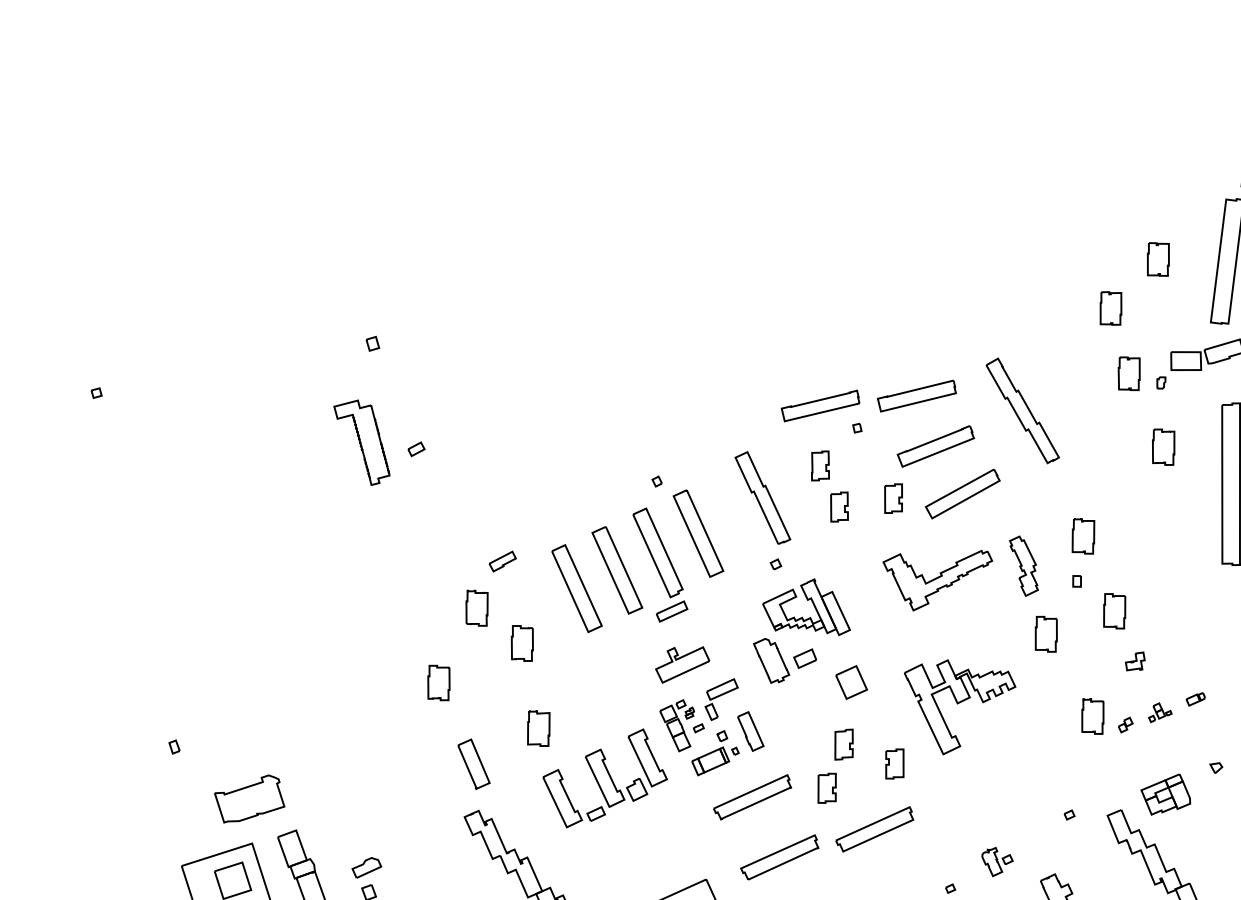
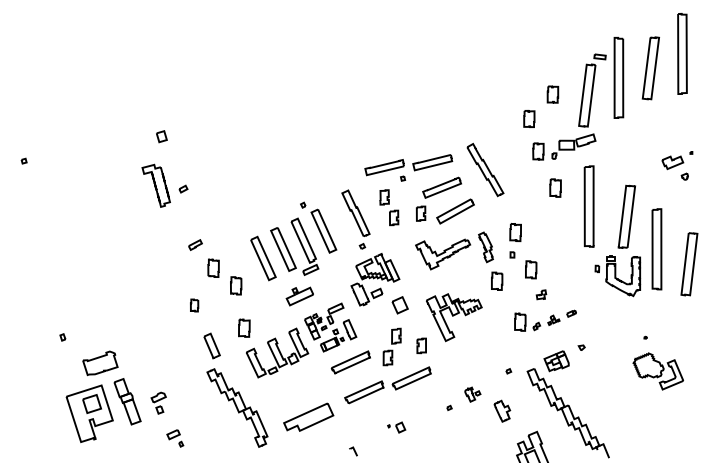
part: (372, 343) -> (161, 136), size x1.6
part: (502, 560) -> (195, 244), moved
part: (681, 664) -> (299, 296), moved
part: (438, 682) -> (194, 305), size x0.7

